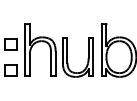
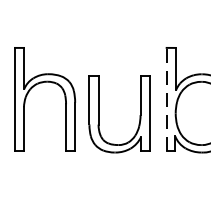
line: (101, 49) -> (165, 98), solid -> dashed

